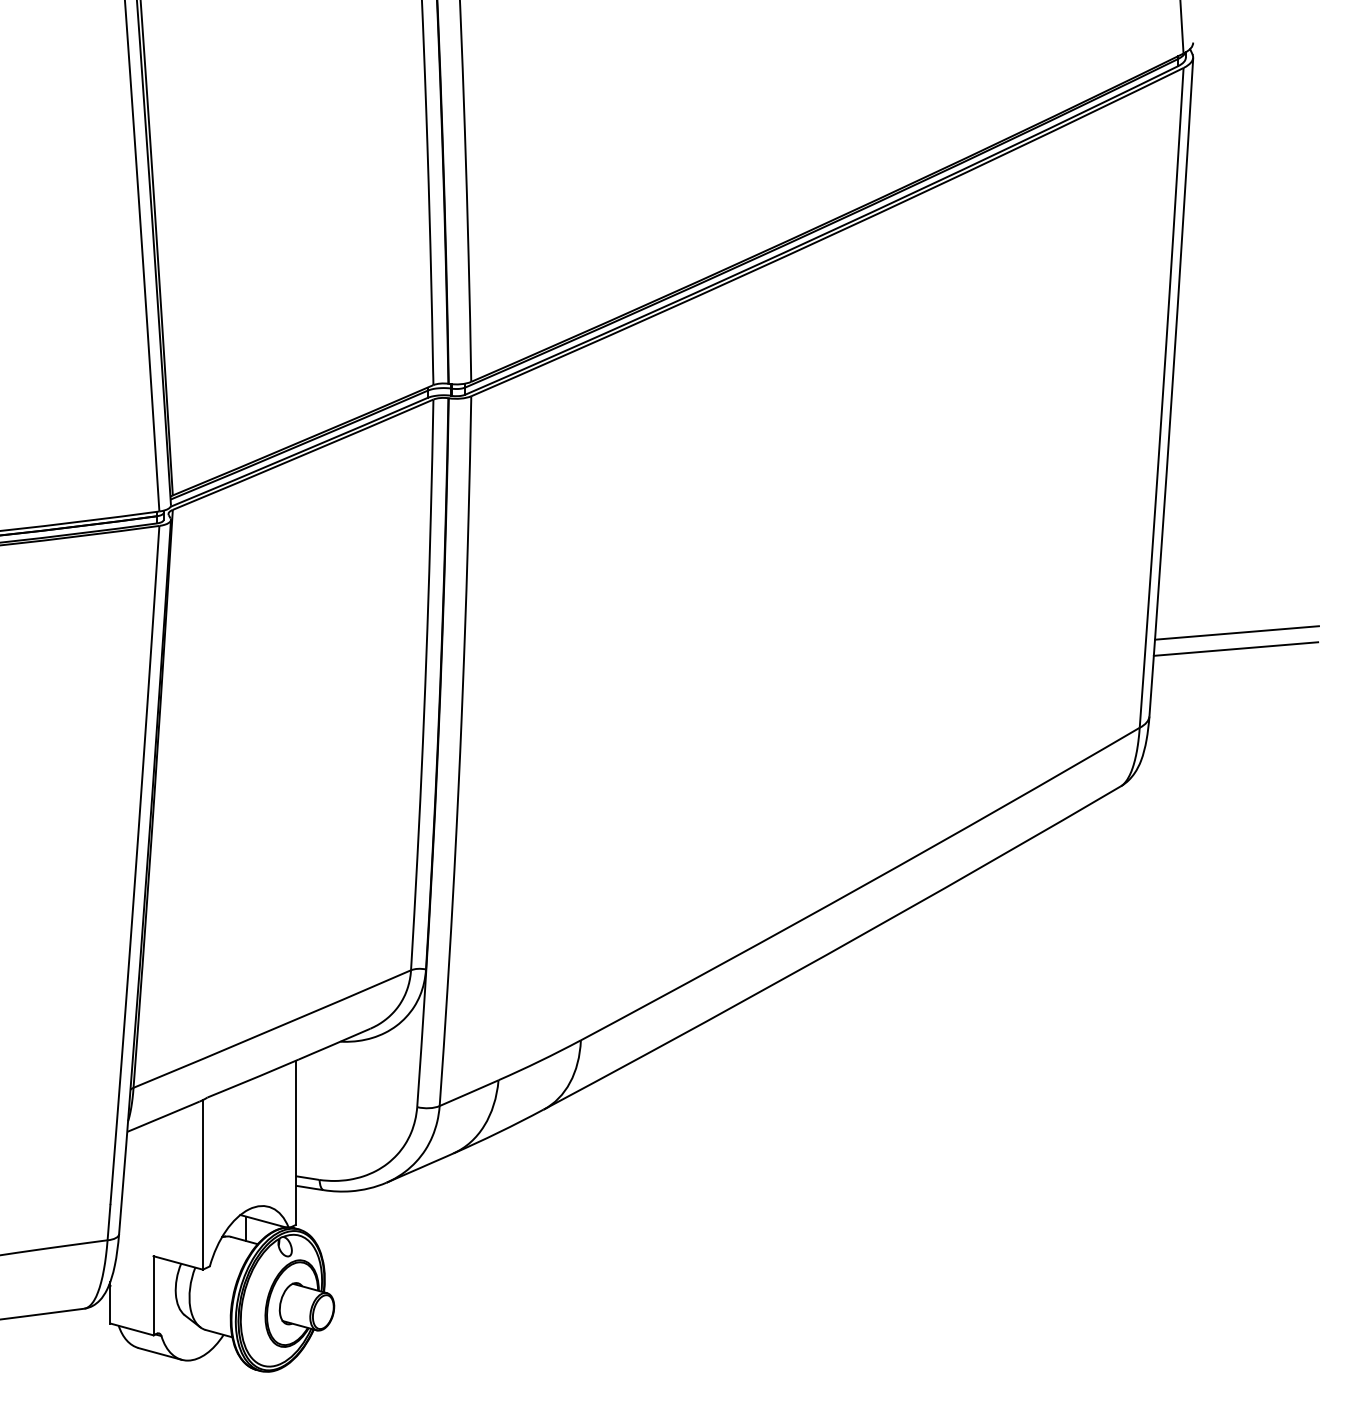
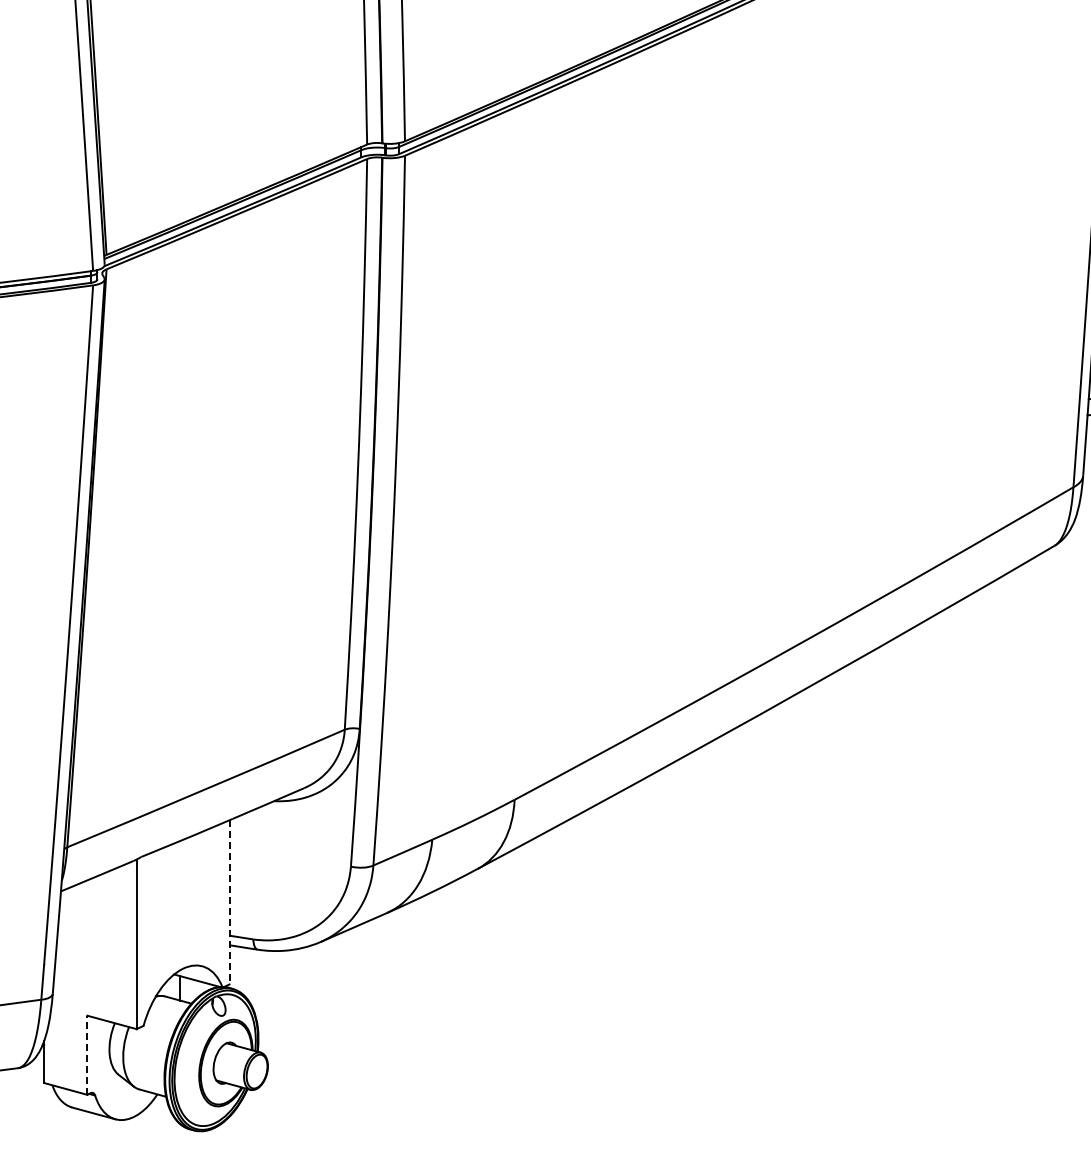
line: (295, 1143) -> (229, 902), solid -> dashed
line: (153, 1295) -> (87, 1054), solid -> dashed

